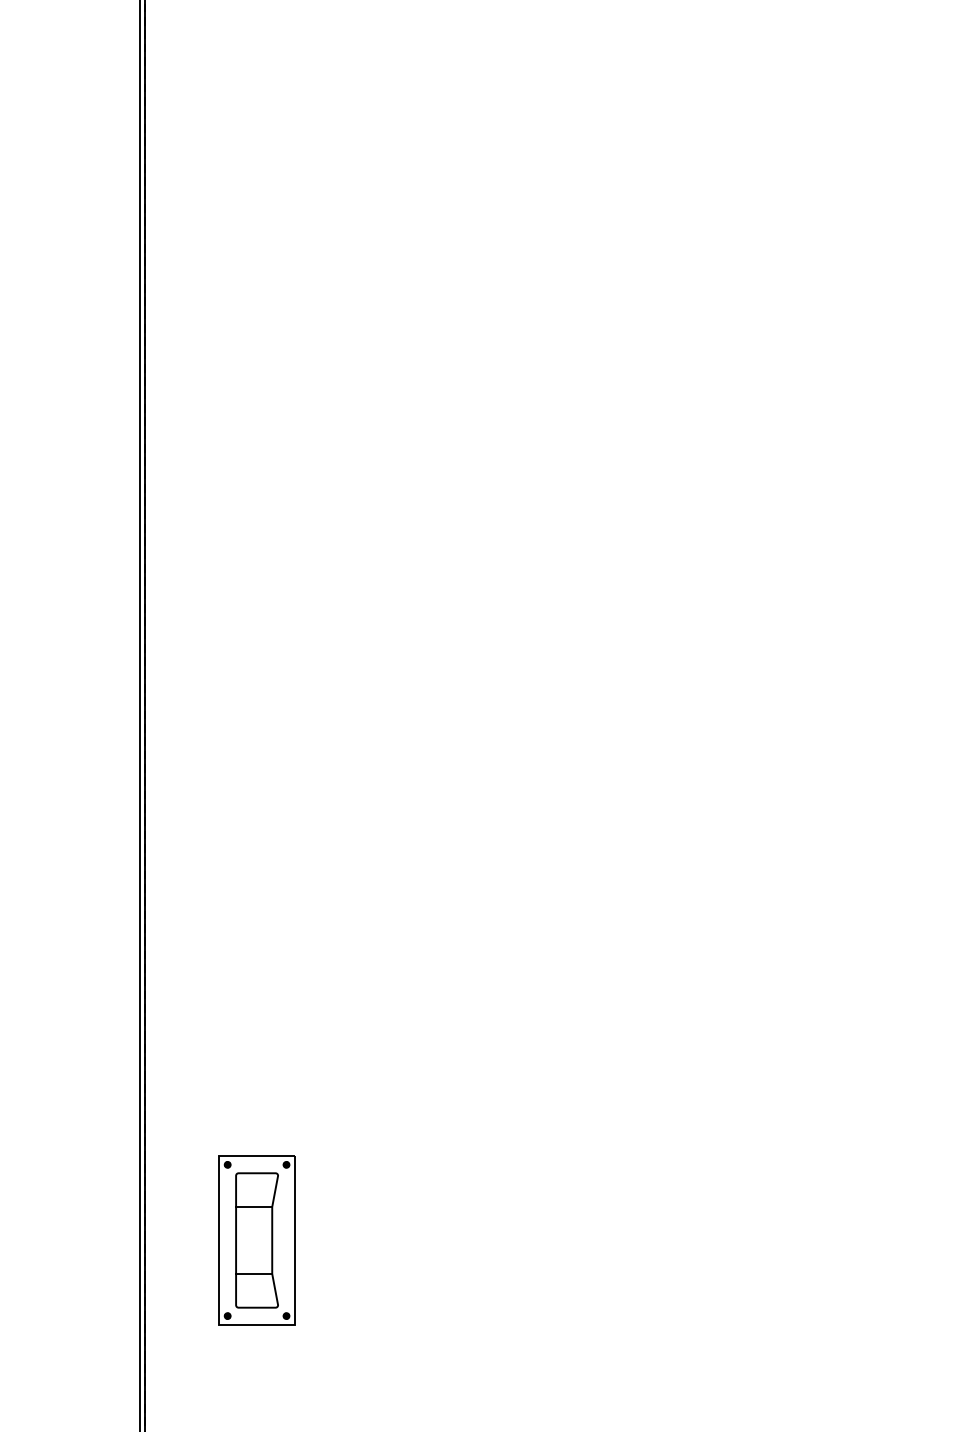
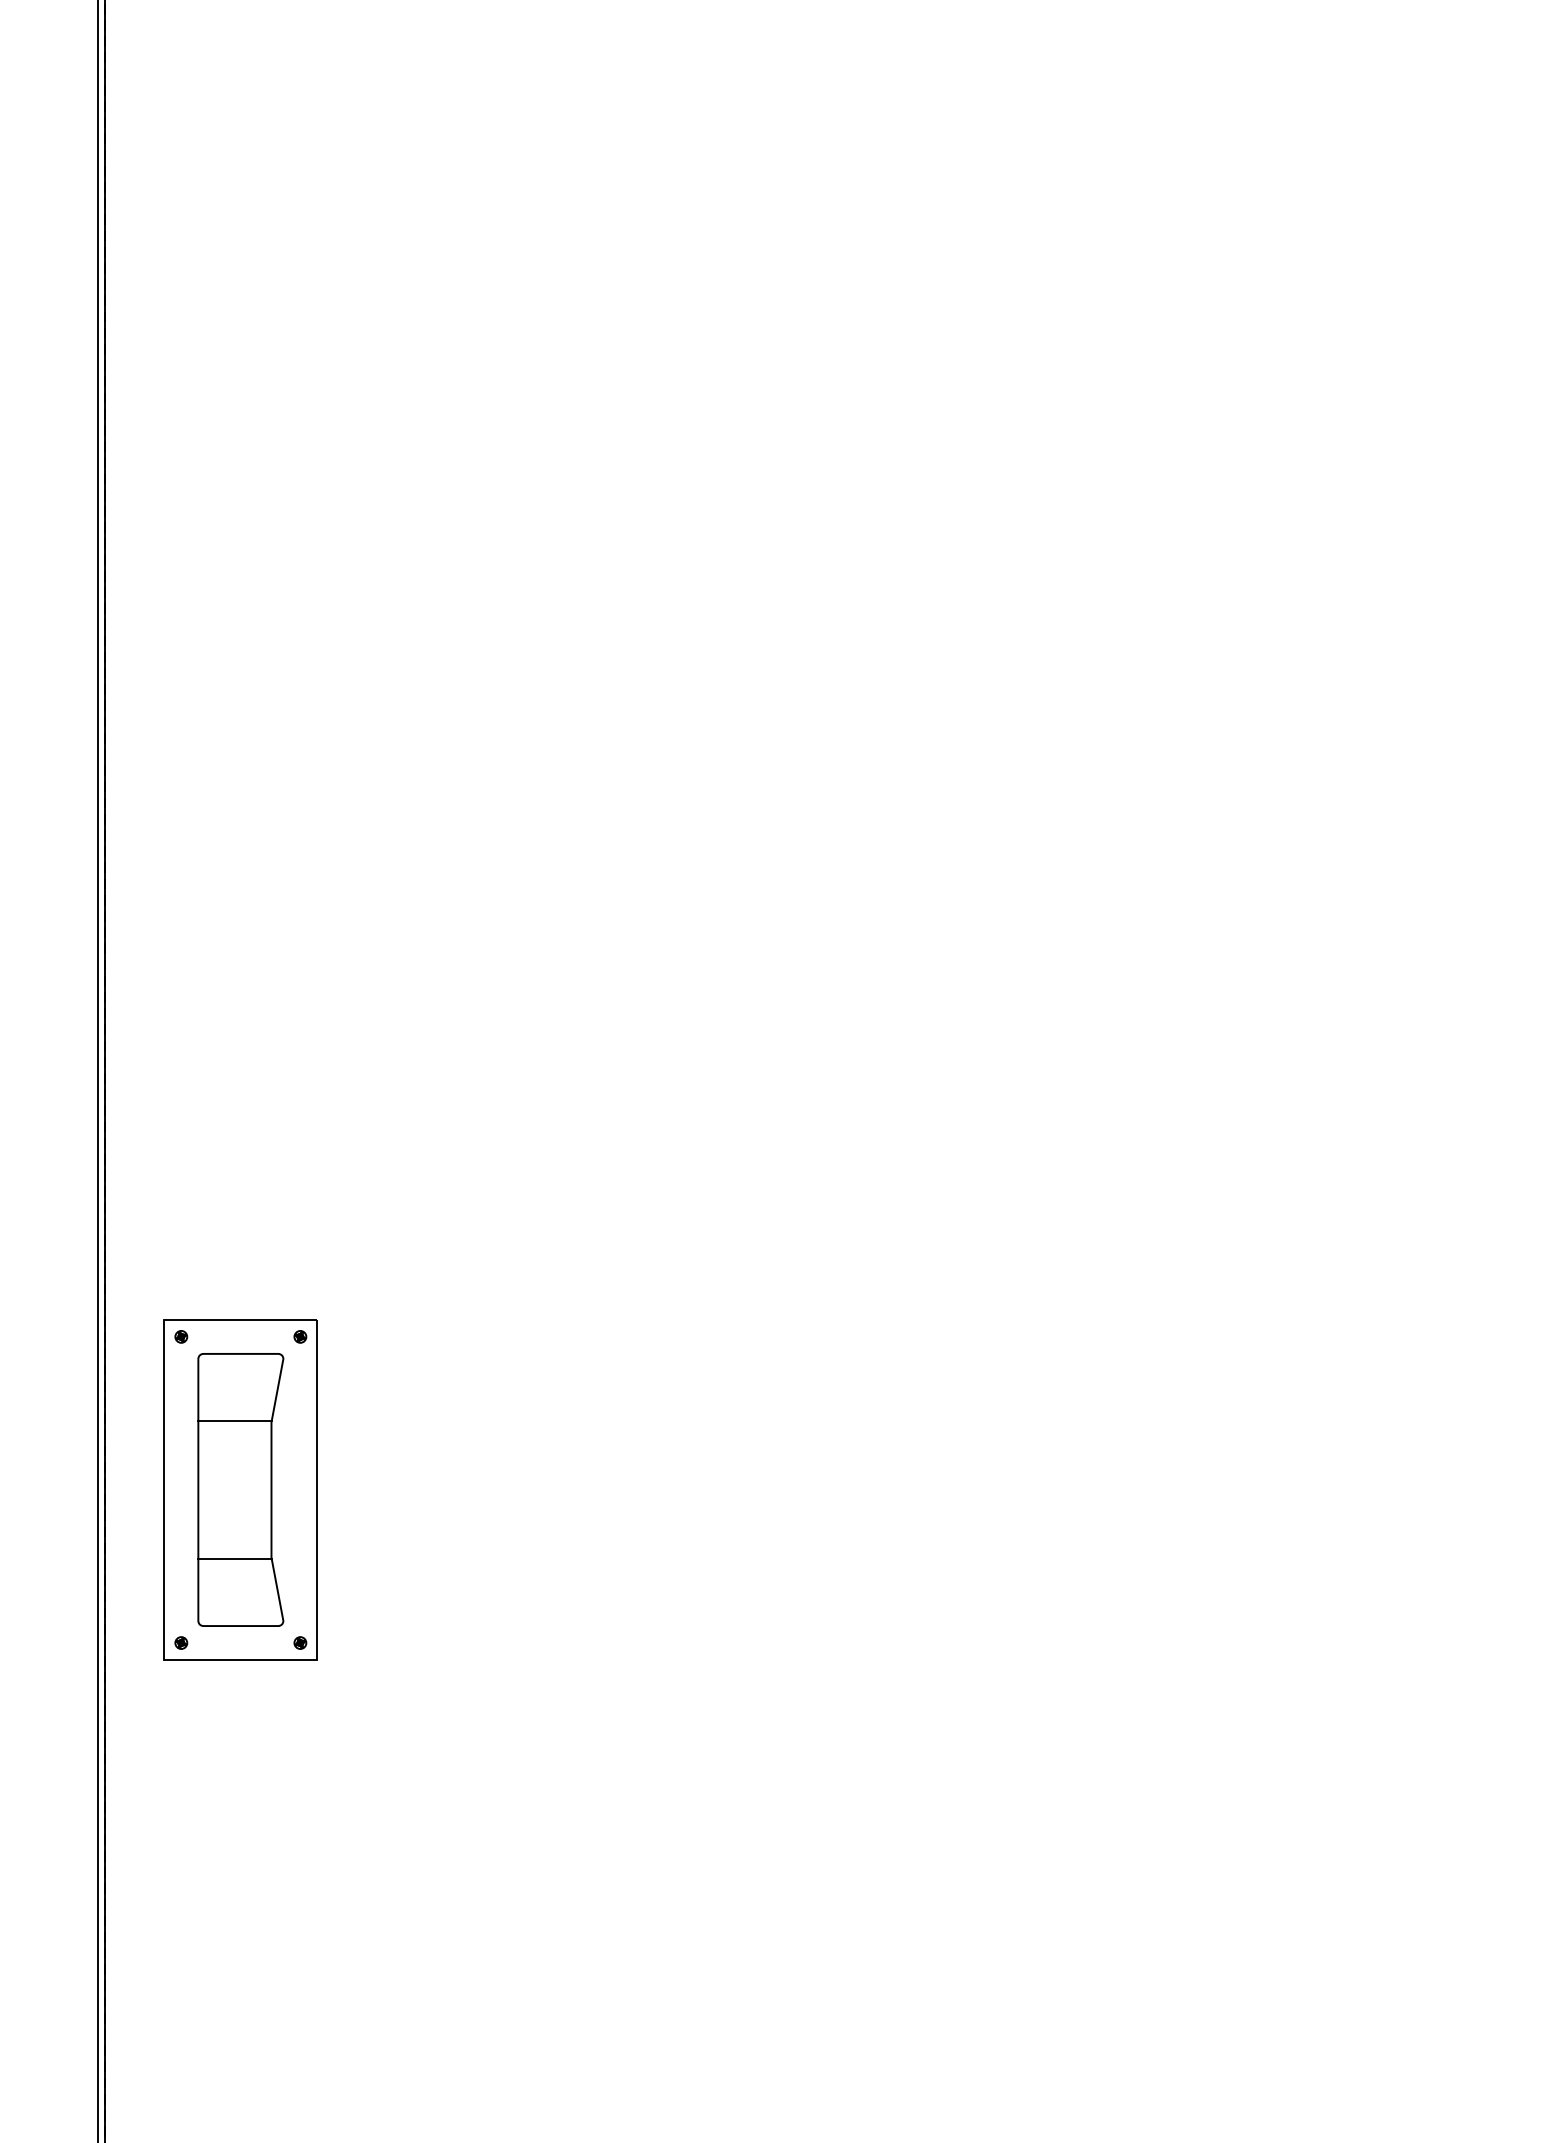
part: (256, 1240) -> (240, 1489), size x1.67

